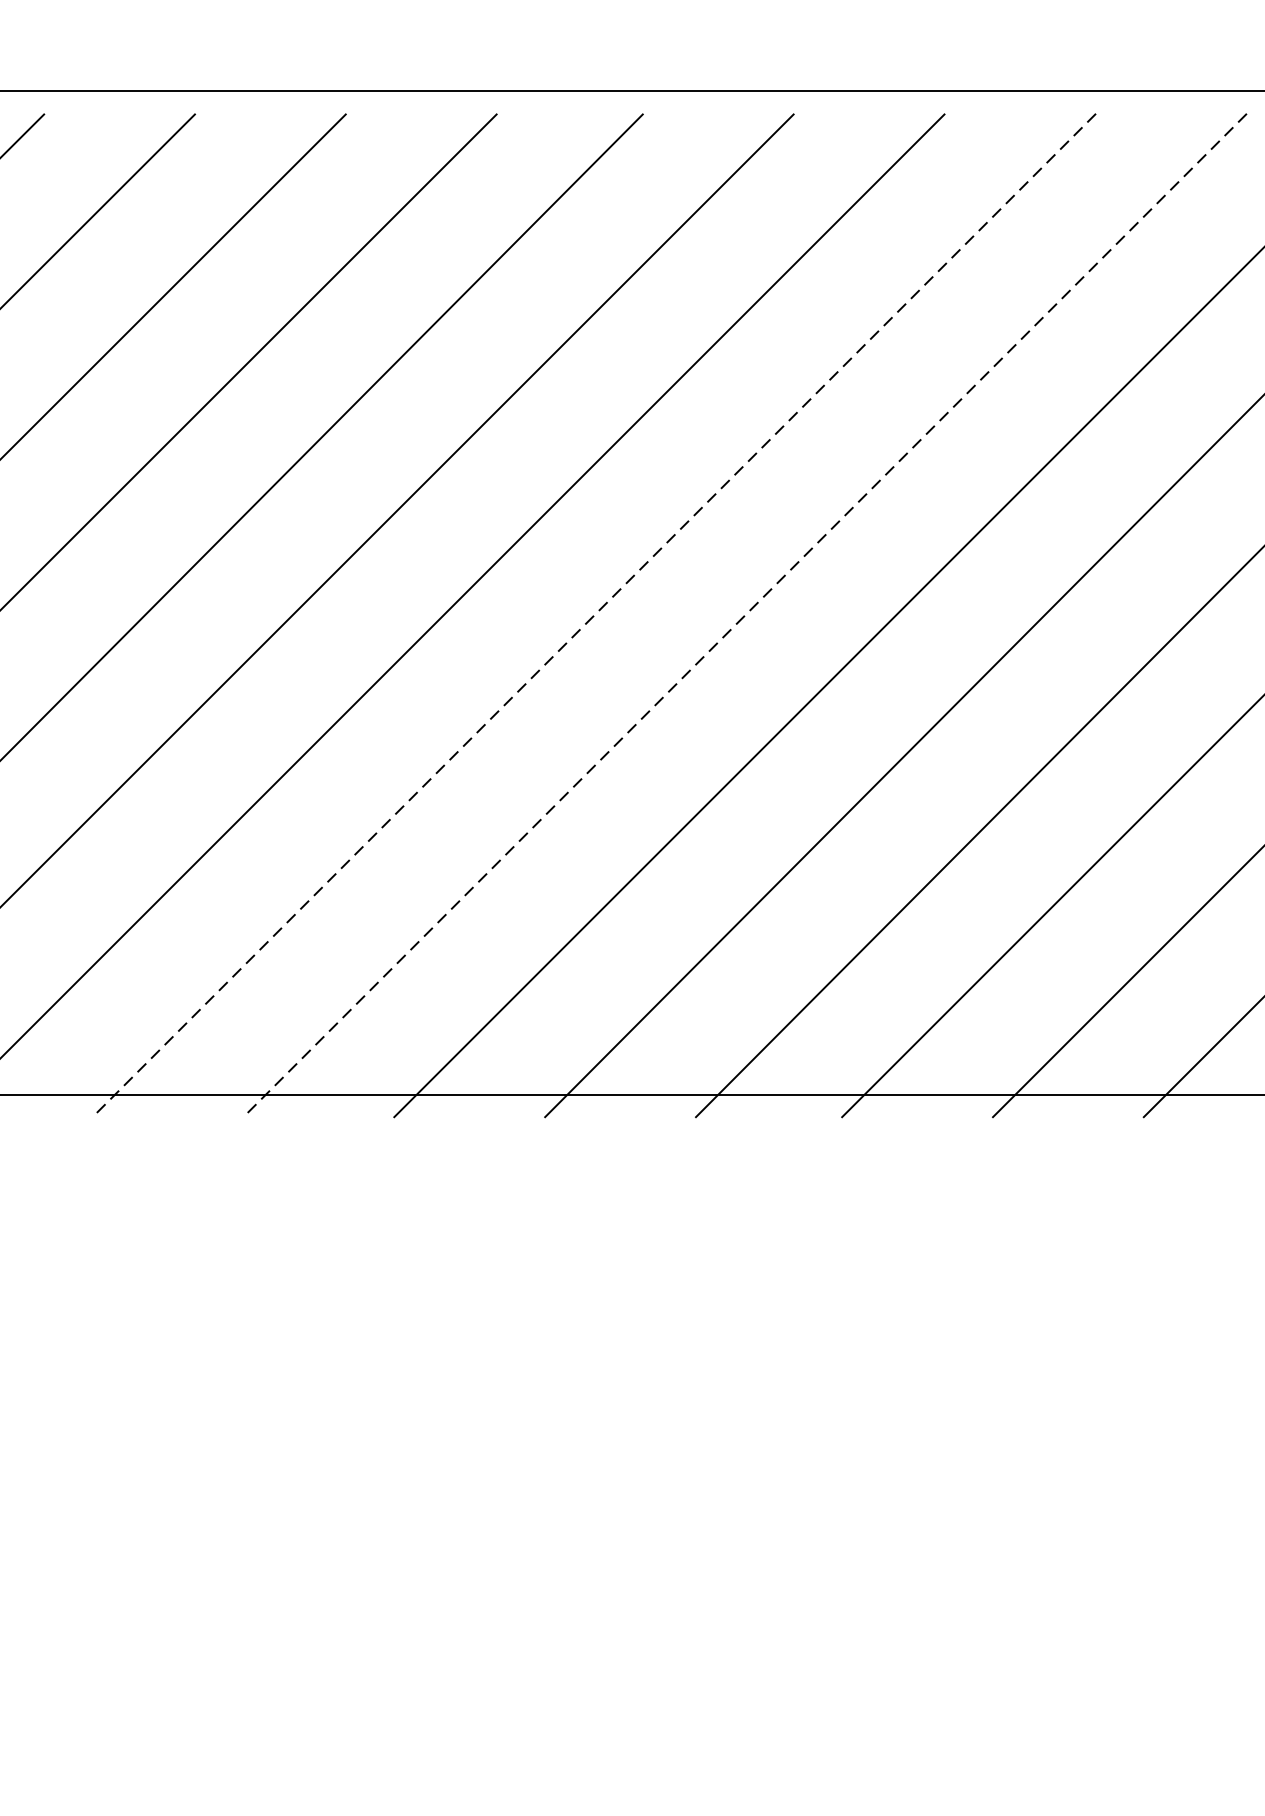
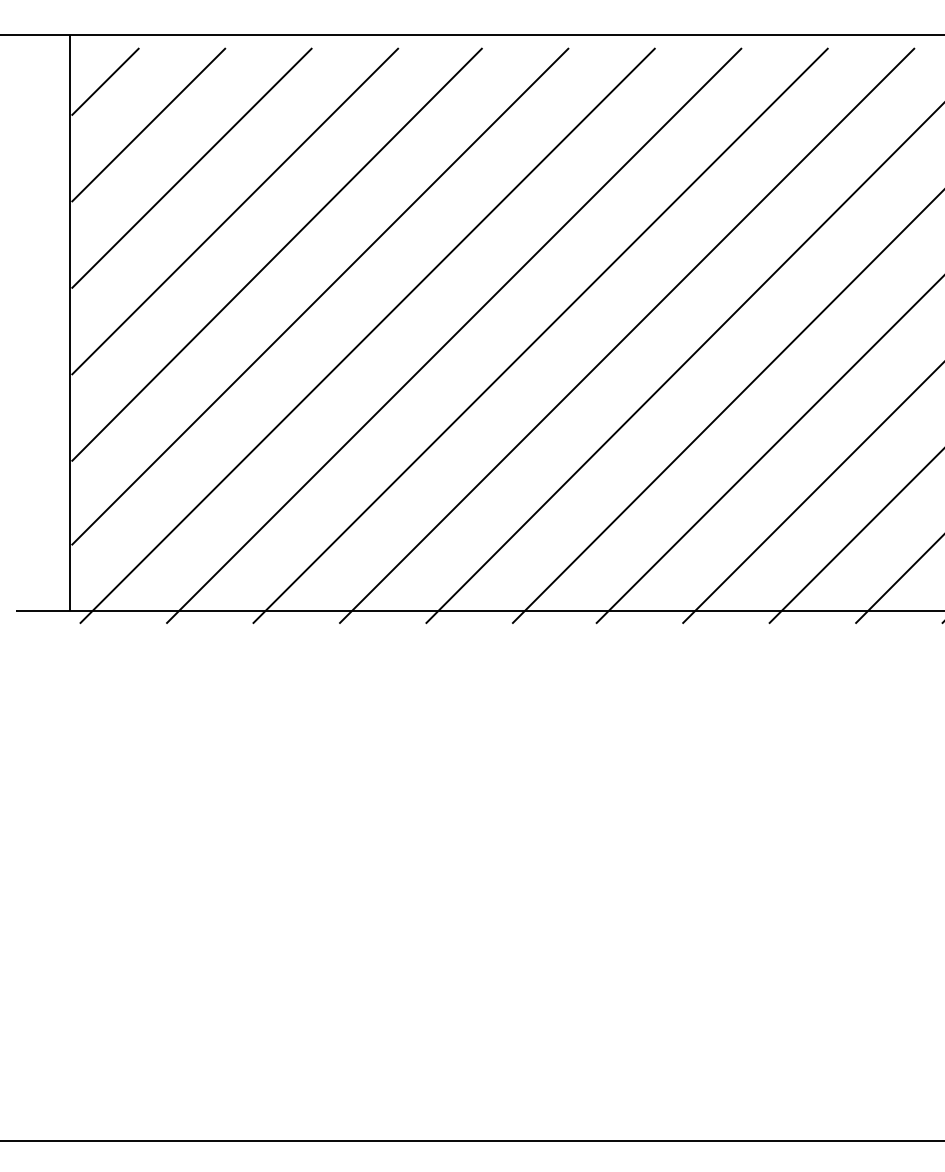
line: (594, 615) -> (454, 335), dashed -> solid
line: (744, 615) -> (540, 335), dashed -> solid

